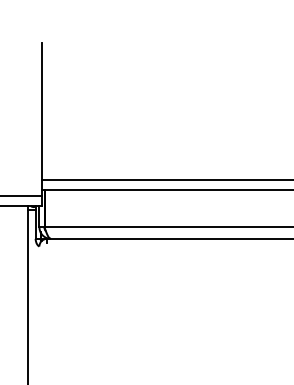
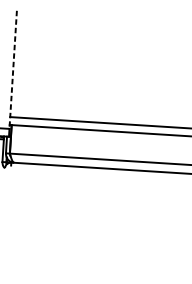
line: (41, 119) -> (12, 70), solid -> dashed

